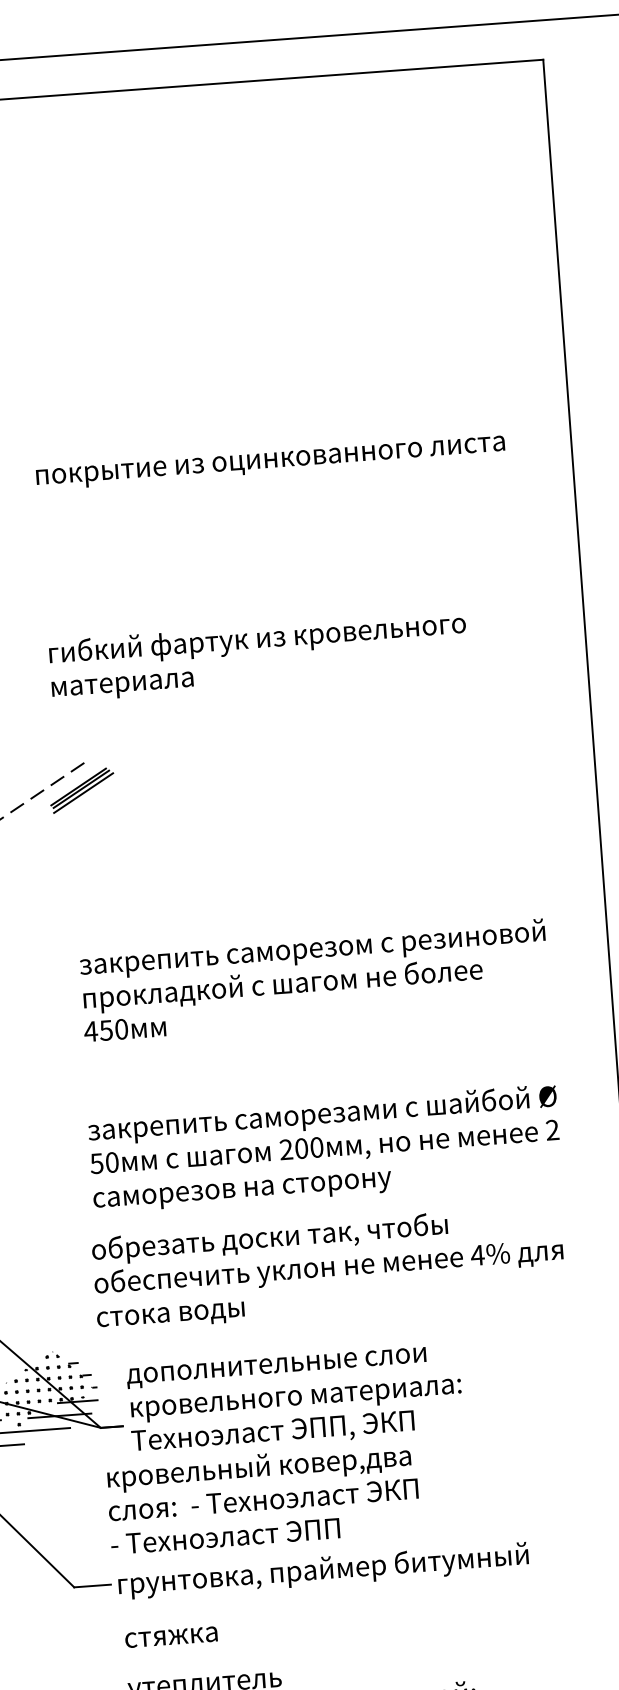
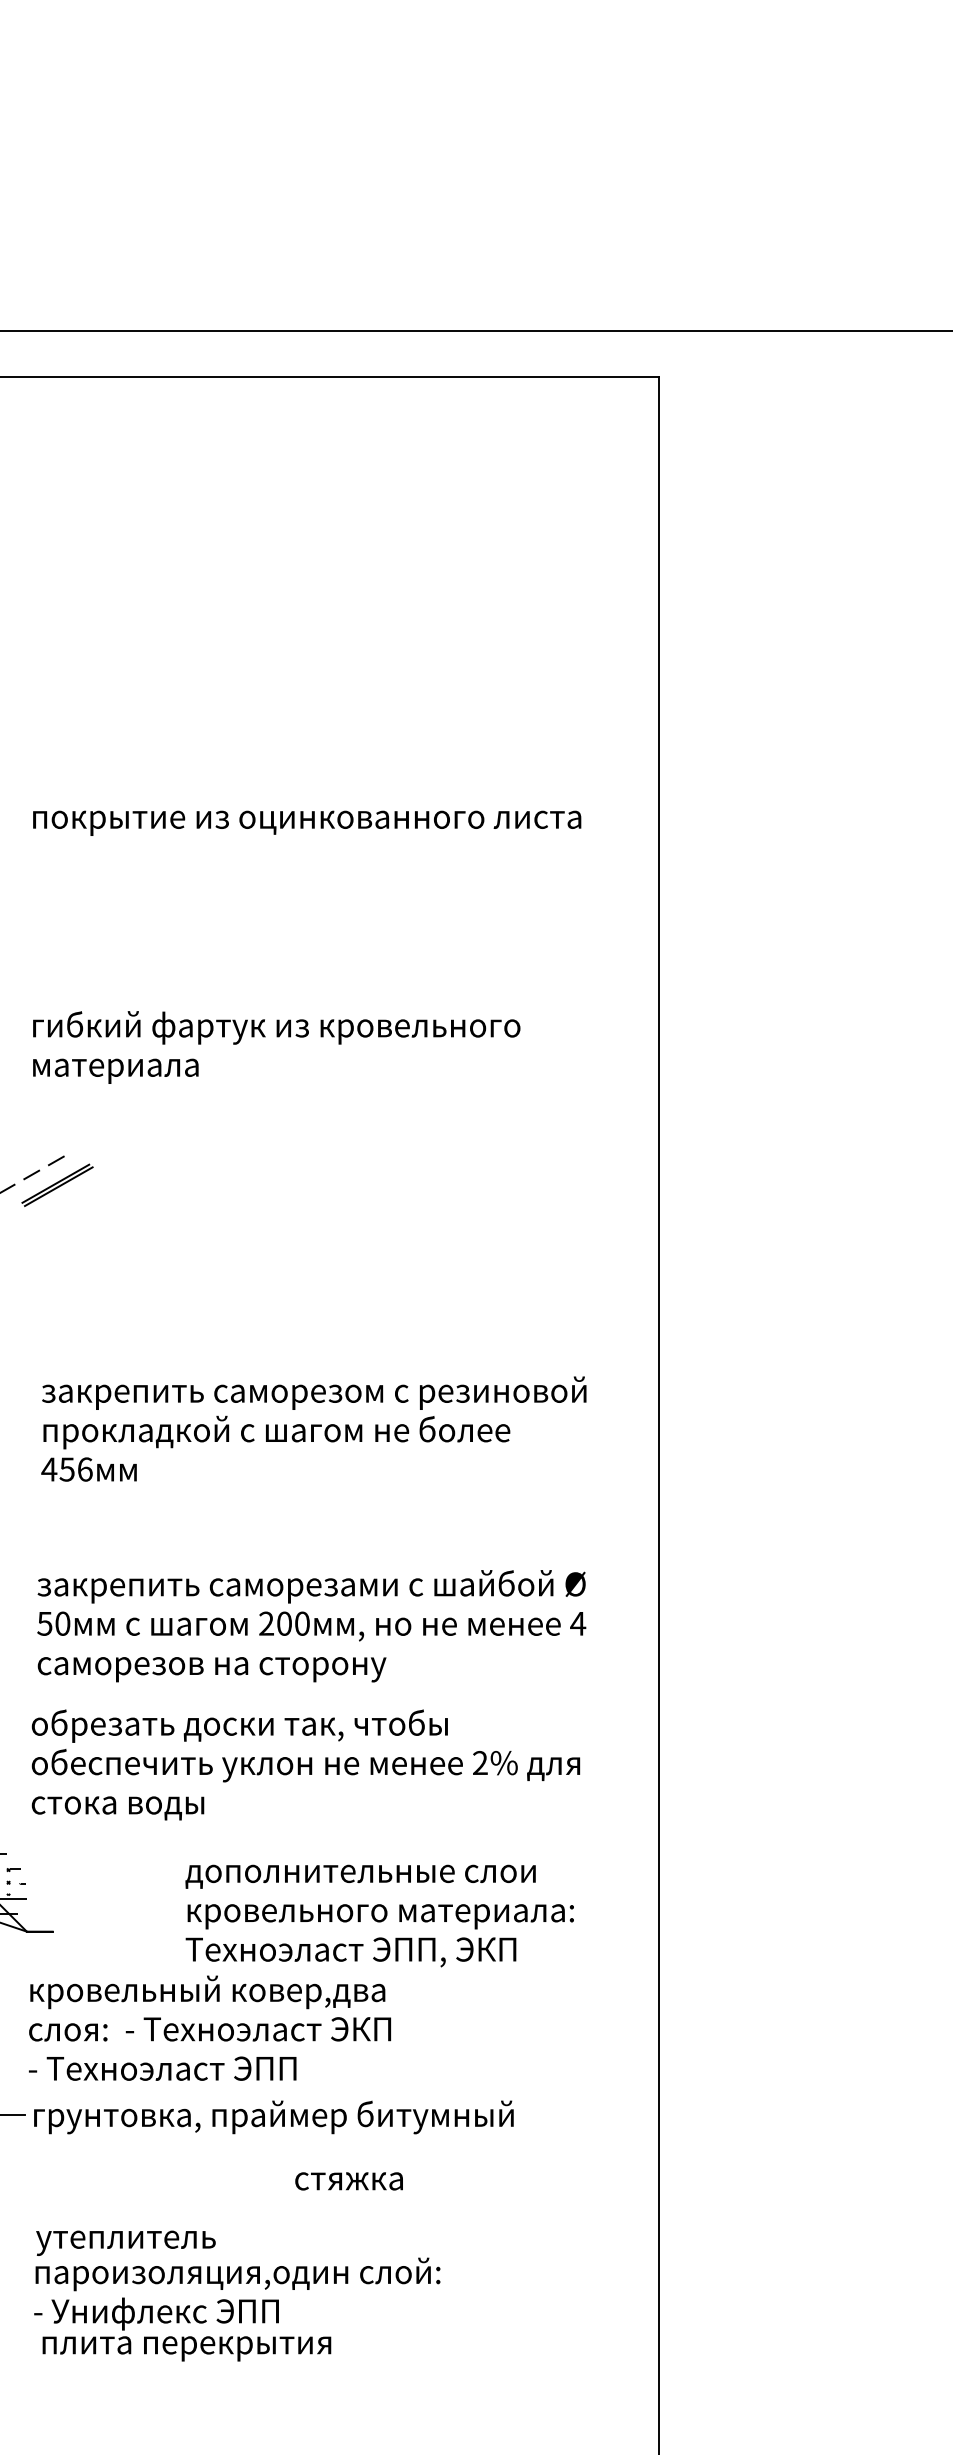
line: (83, 792) -> (61, 1190), removed
text: (121, 1029) -> (85, 1469), 450 -> 456
text: (552, 1129) -> (578, 1623), 2 -> 4
text: (477, 1254) -> (480, 1762), 4% -> 2%
text: (295, 1399) -> (379, 1915), moved
text: (170, 1637) -> (348, 2181), moved

